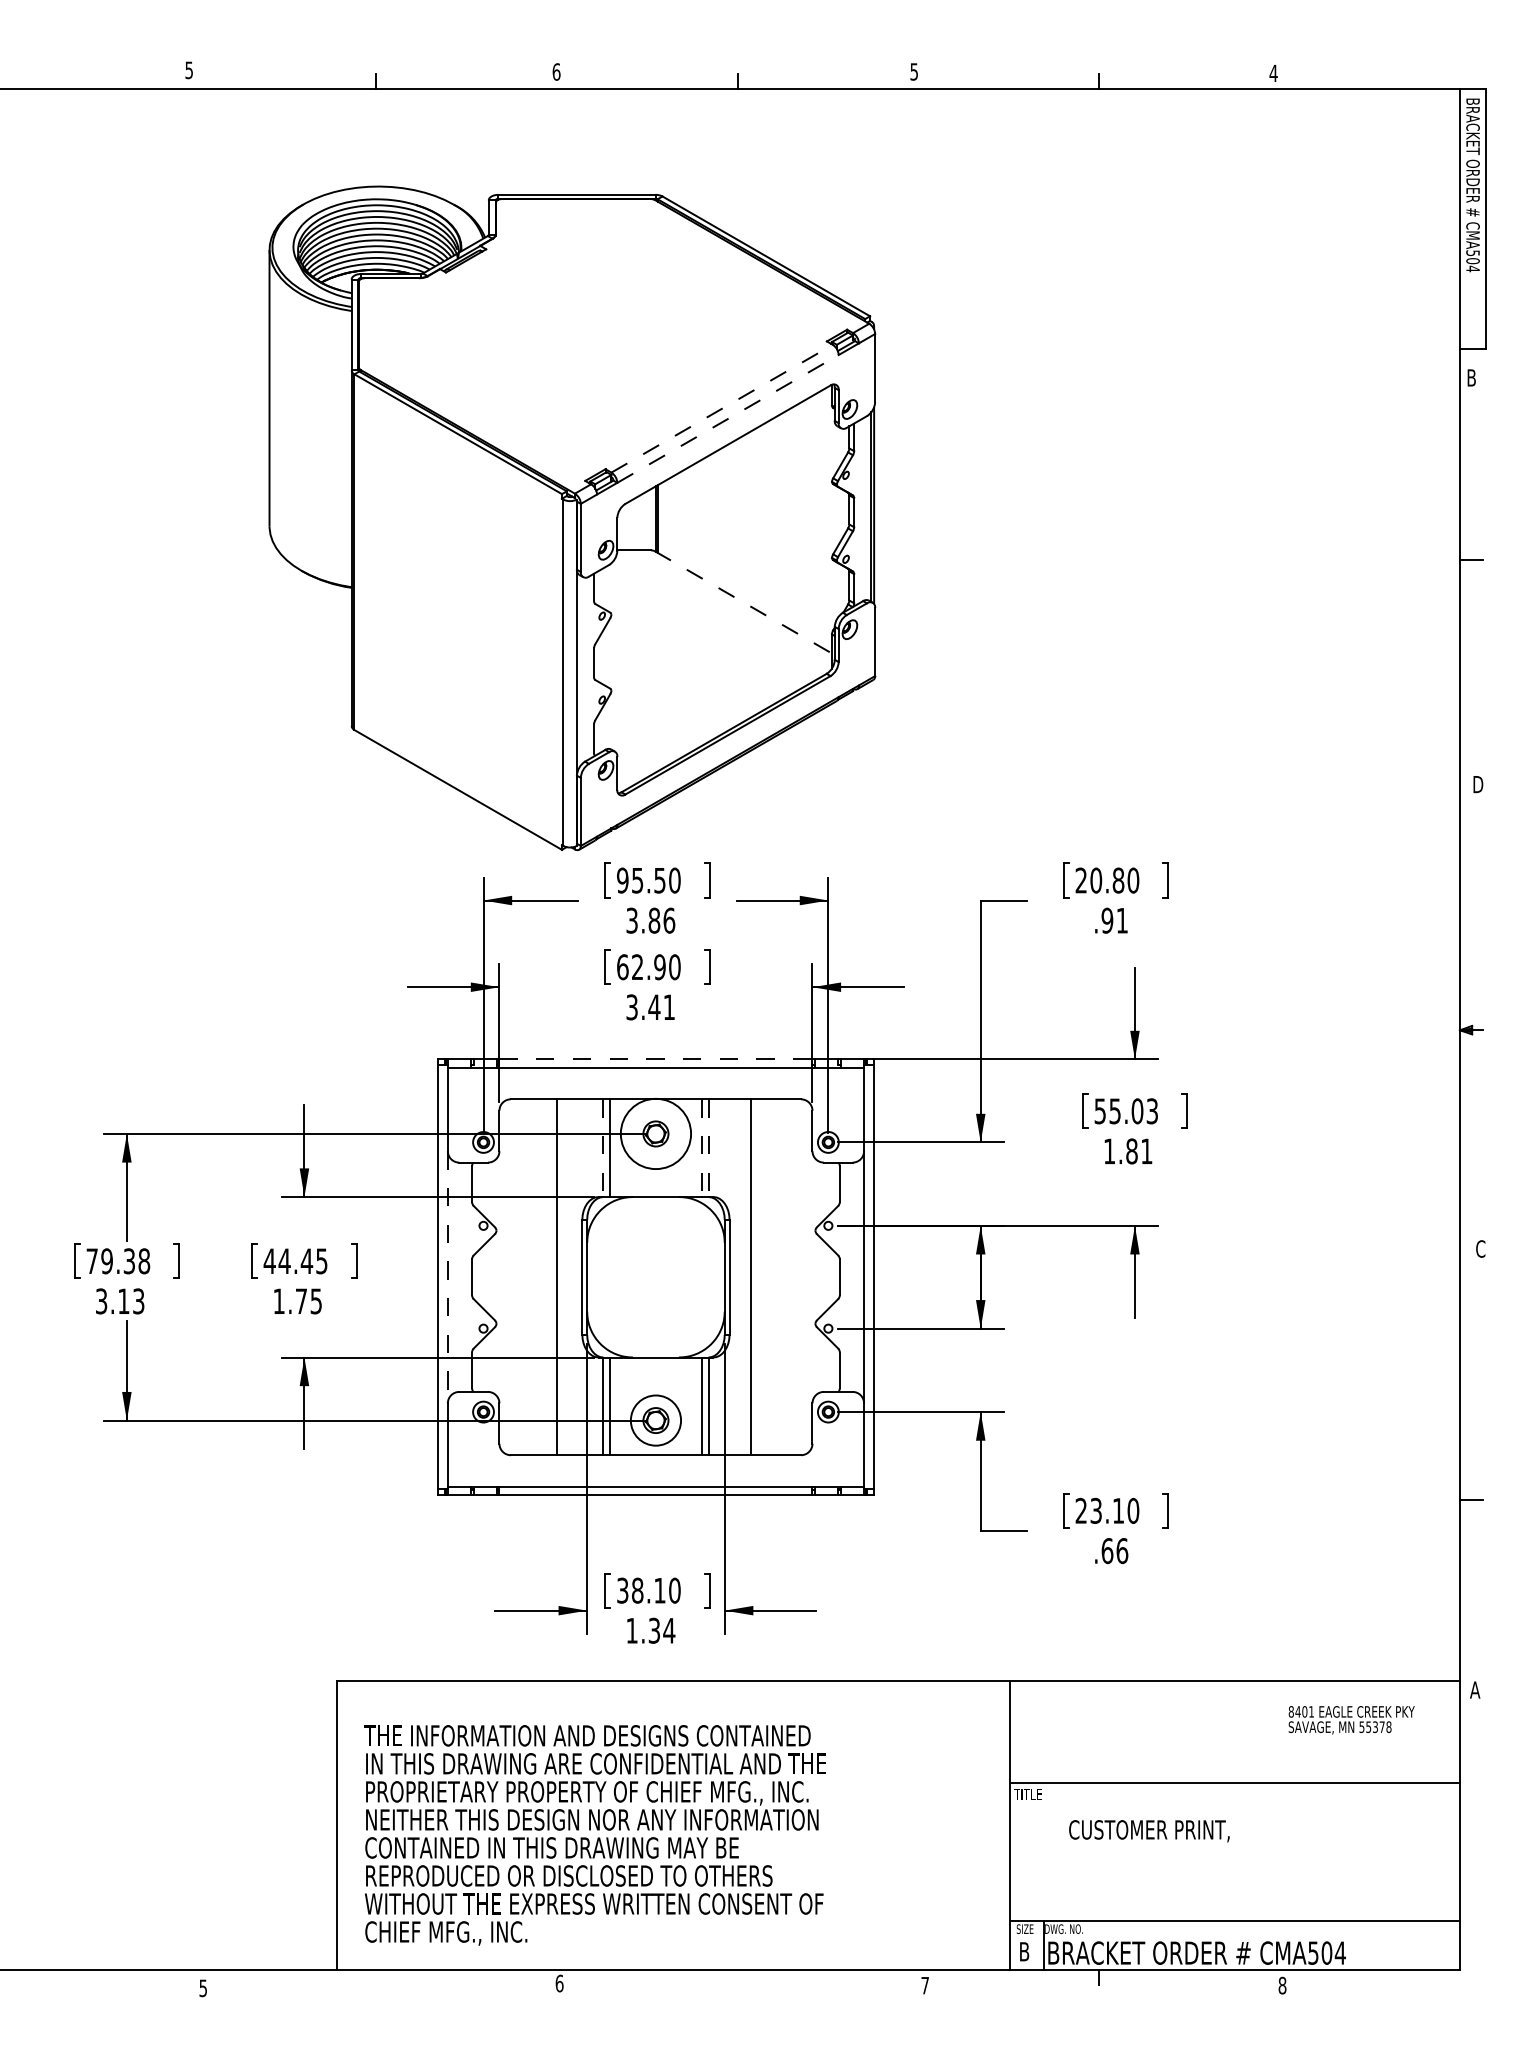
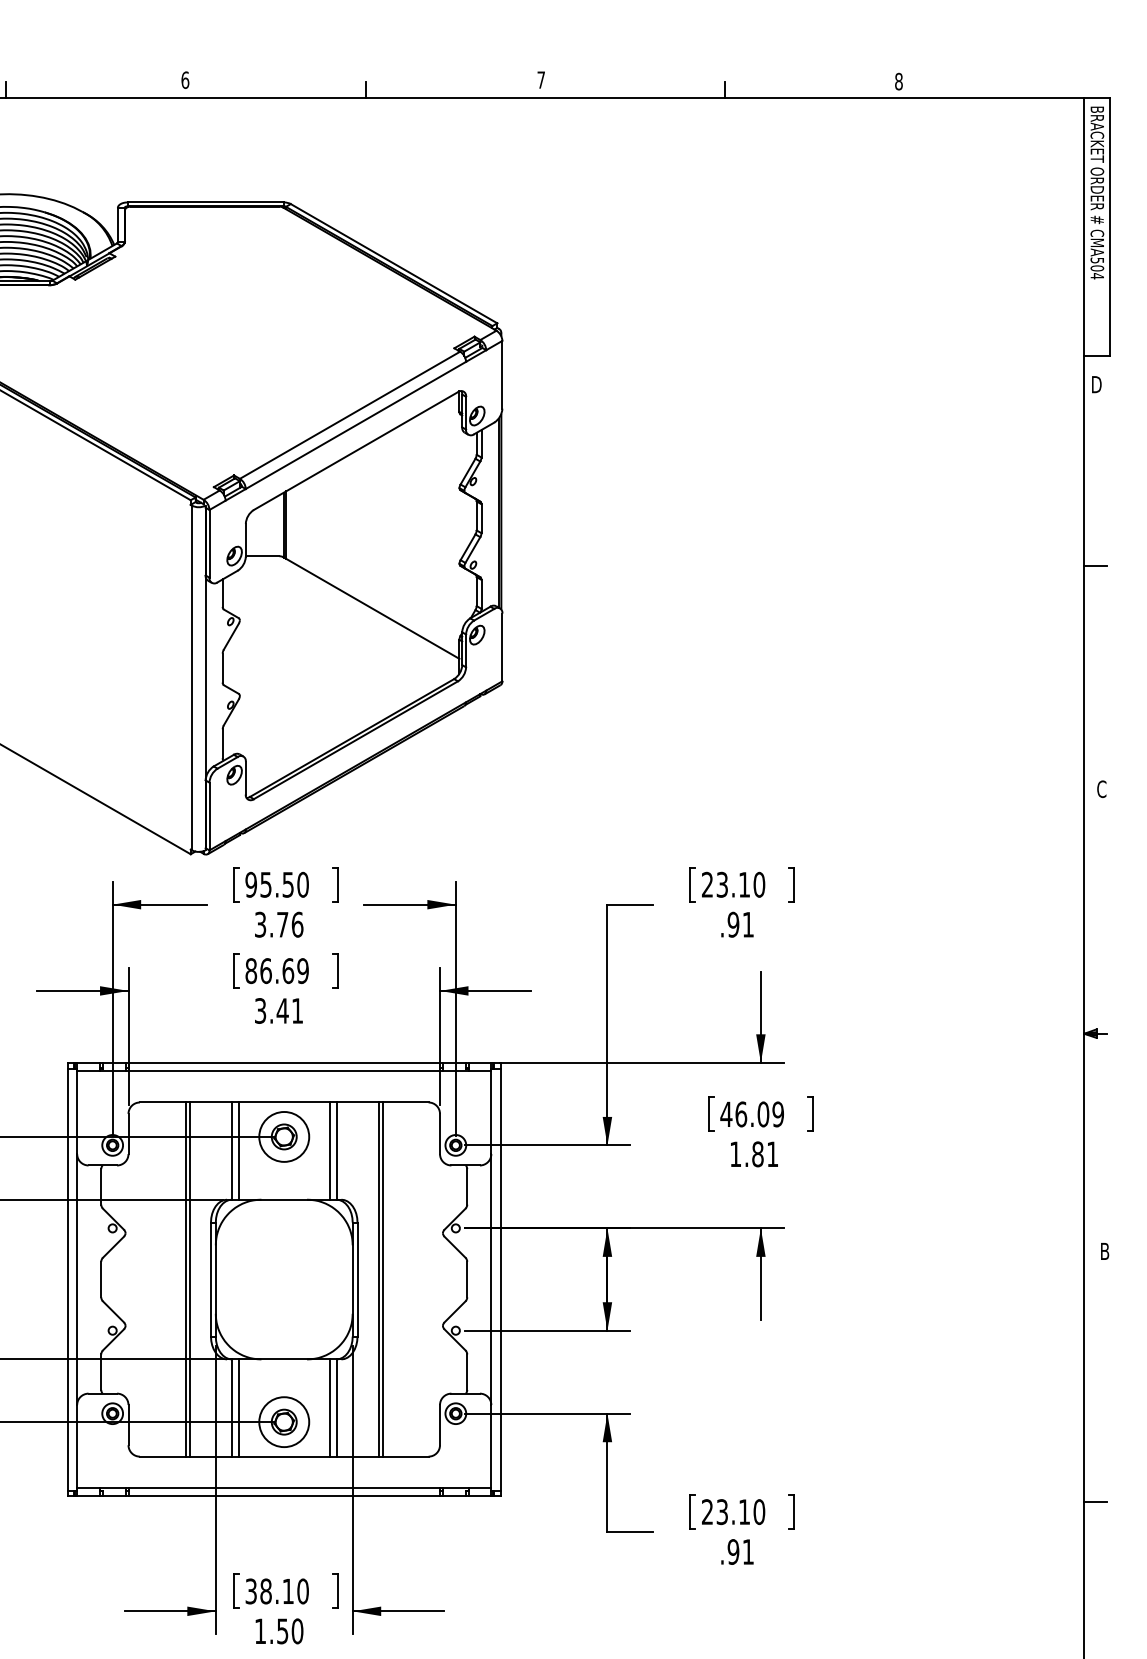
text: (913, 71) -> (540, 79), 5 -> 7
text: (1273, 73) -> (898, 81), 4 -> 8
text: (1473, 378) -> (1097, 385), B -> D
line: (722, 408) -> (350, 415), dashed -> solid
line: (728, 418) -> (356, 425), dashed -> solid
line: (743, 602) -> (371, 608), dashed -> solid
text: (1477, 784) -> (1101, 789), D -> C
text: (1107, 880) -> (733, 884), 20.80 -> 23.10
text: (654, 920) -> (282, 924), 3.86 -> 3.76
text: (648, 967) -> (276, 971), 62.90 -> 86.69
line: (655, 1059) -> (283, 1062), dashed -> solid
text: (1126, 1111) -> (752, 1114), 55.03 -> 46.09
circle: (655, 1133) -> (283, 1136), size x0.71
line: (603, 1148) -> (232, 1151), dashed -> solid
line: (701, 1148) -> (329, 1151), dashed -> solid
line: (708, 1148) -> (336, 1151), dashed -> solid
text: (1480, 1248) -> (1104, 1250), C -> B
line: (447, 1277) -> (76, 1279), dashed -> solid
line: (561, 1277) -> (190, 1279), added
line: (754, 1277) -> (382, 1279), added
text: (1114, 1551) -> (740, 1552), .66 -> .91
text: (662, 1630) -> (290, 1631), 1.34 -> 1.50

